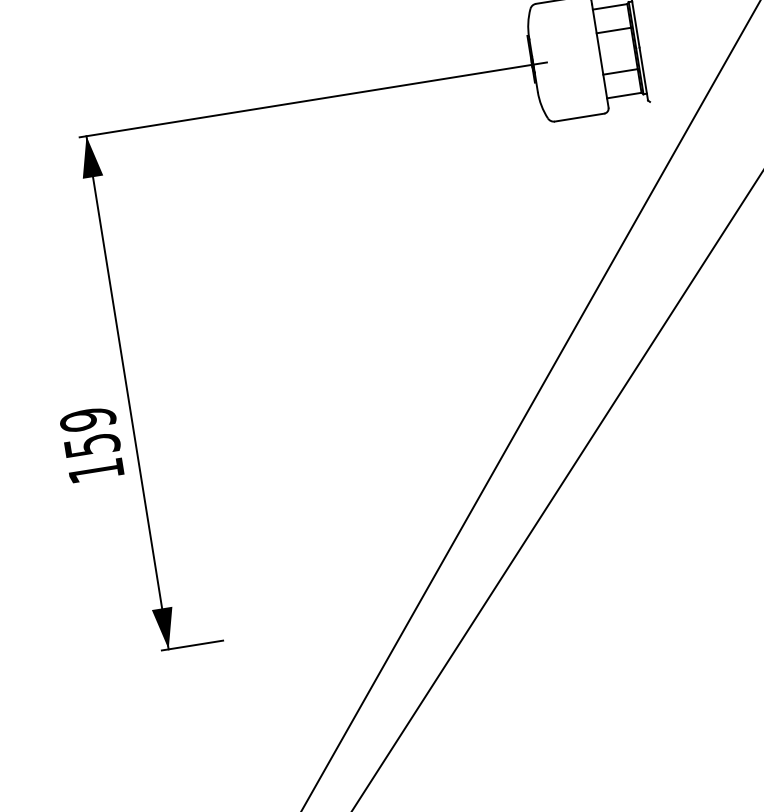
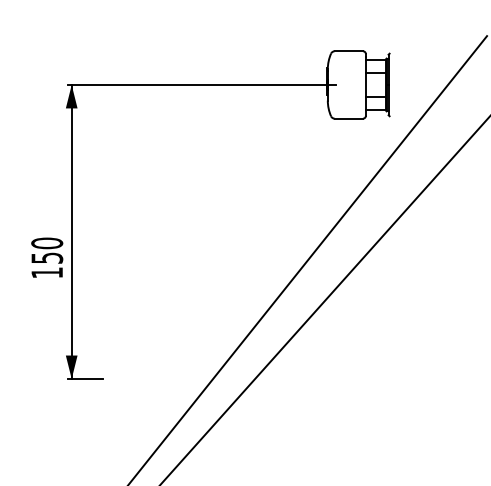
text: (88, 419) -> (47, 243), 159 -> 150

